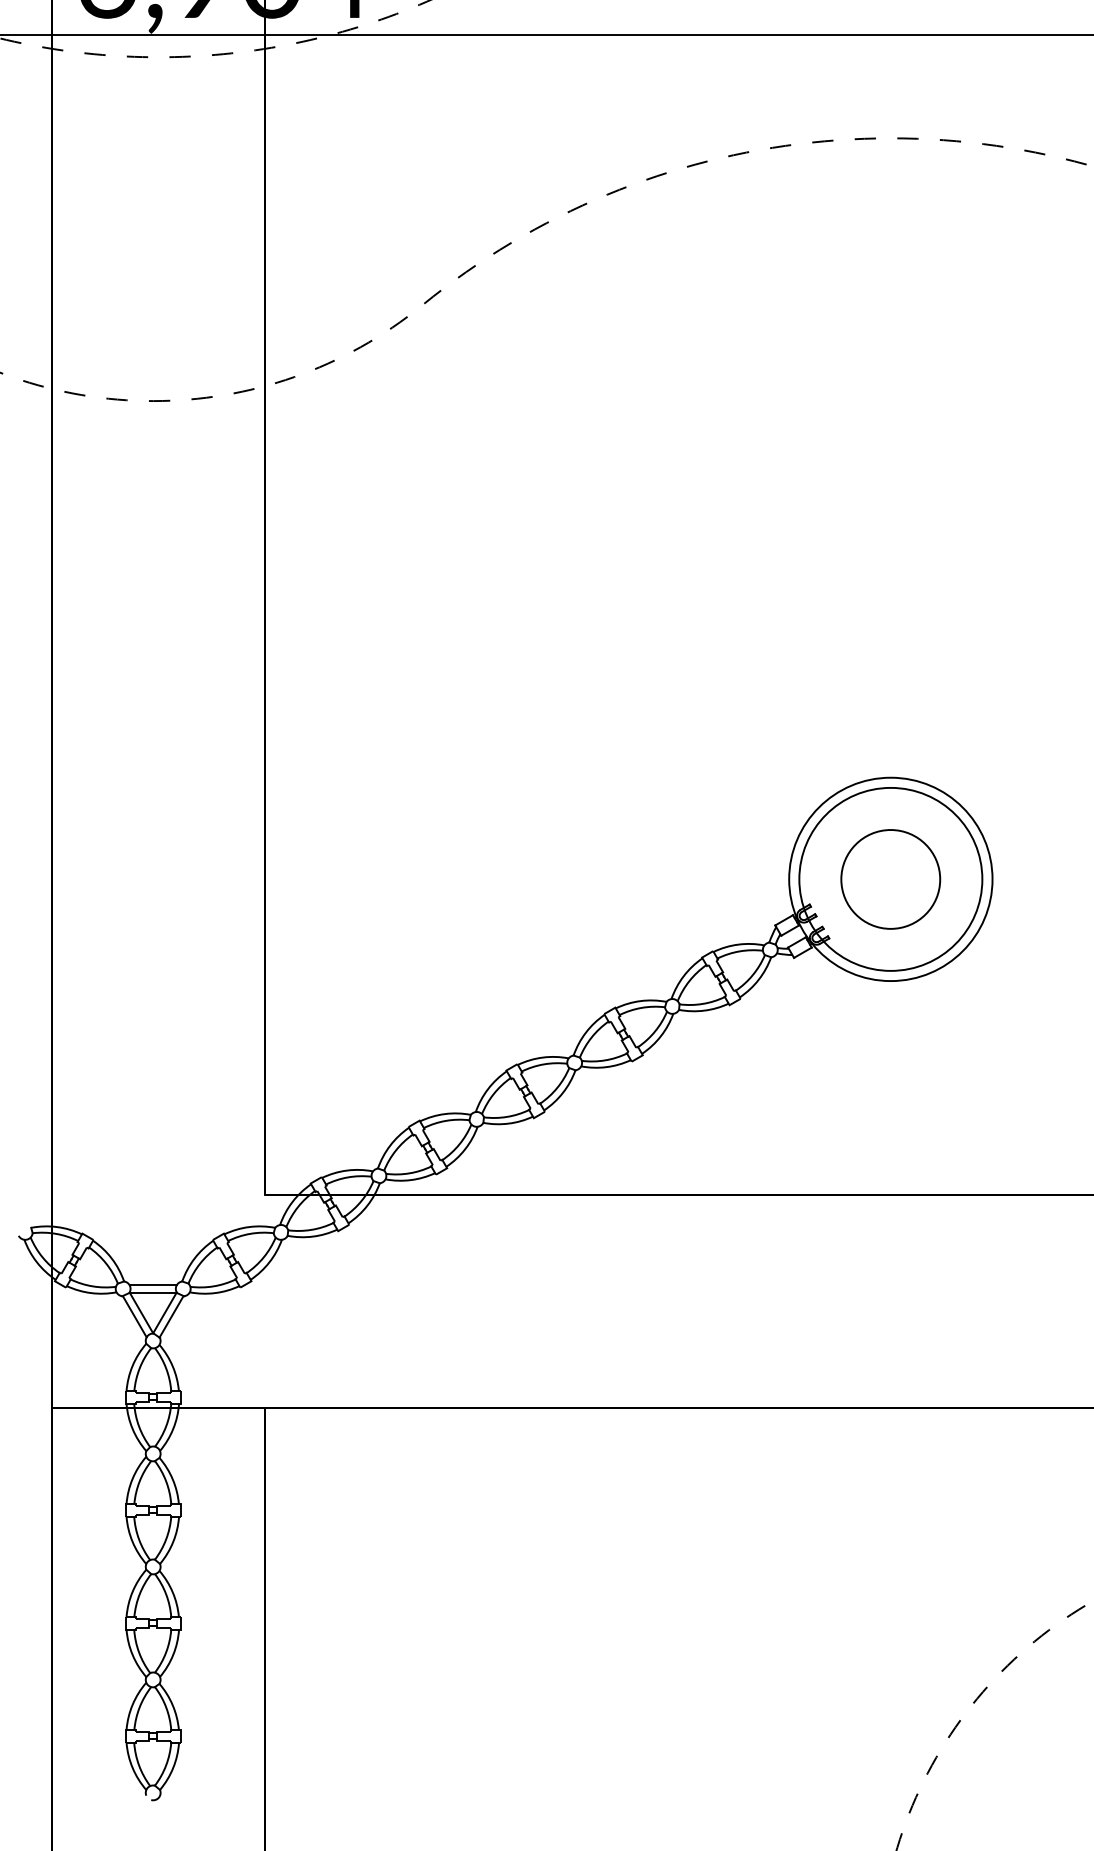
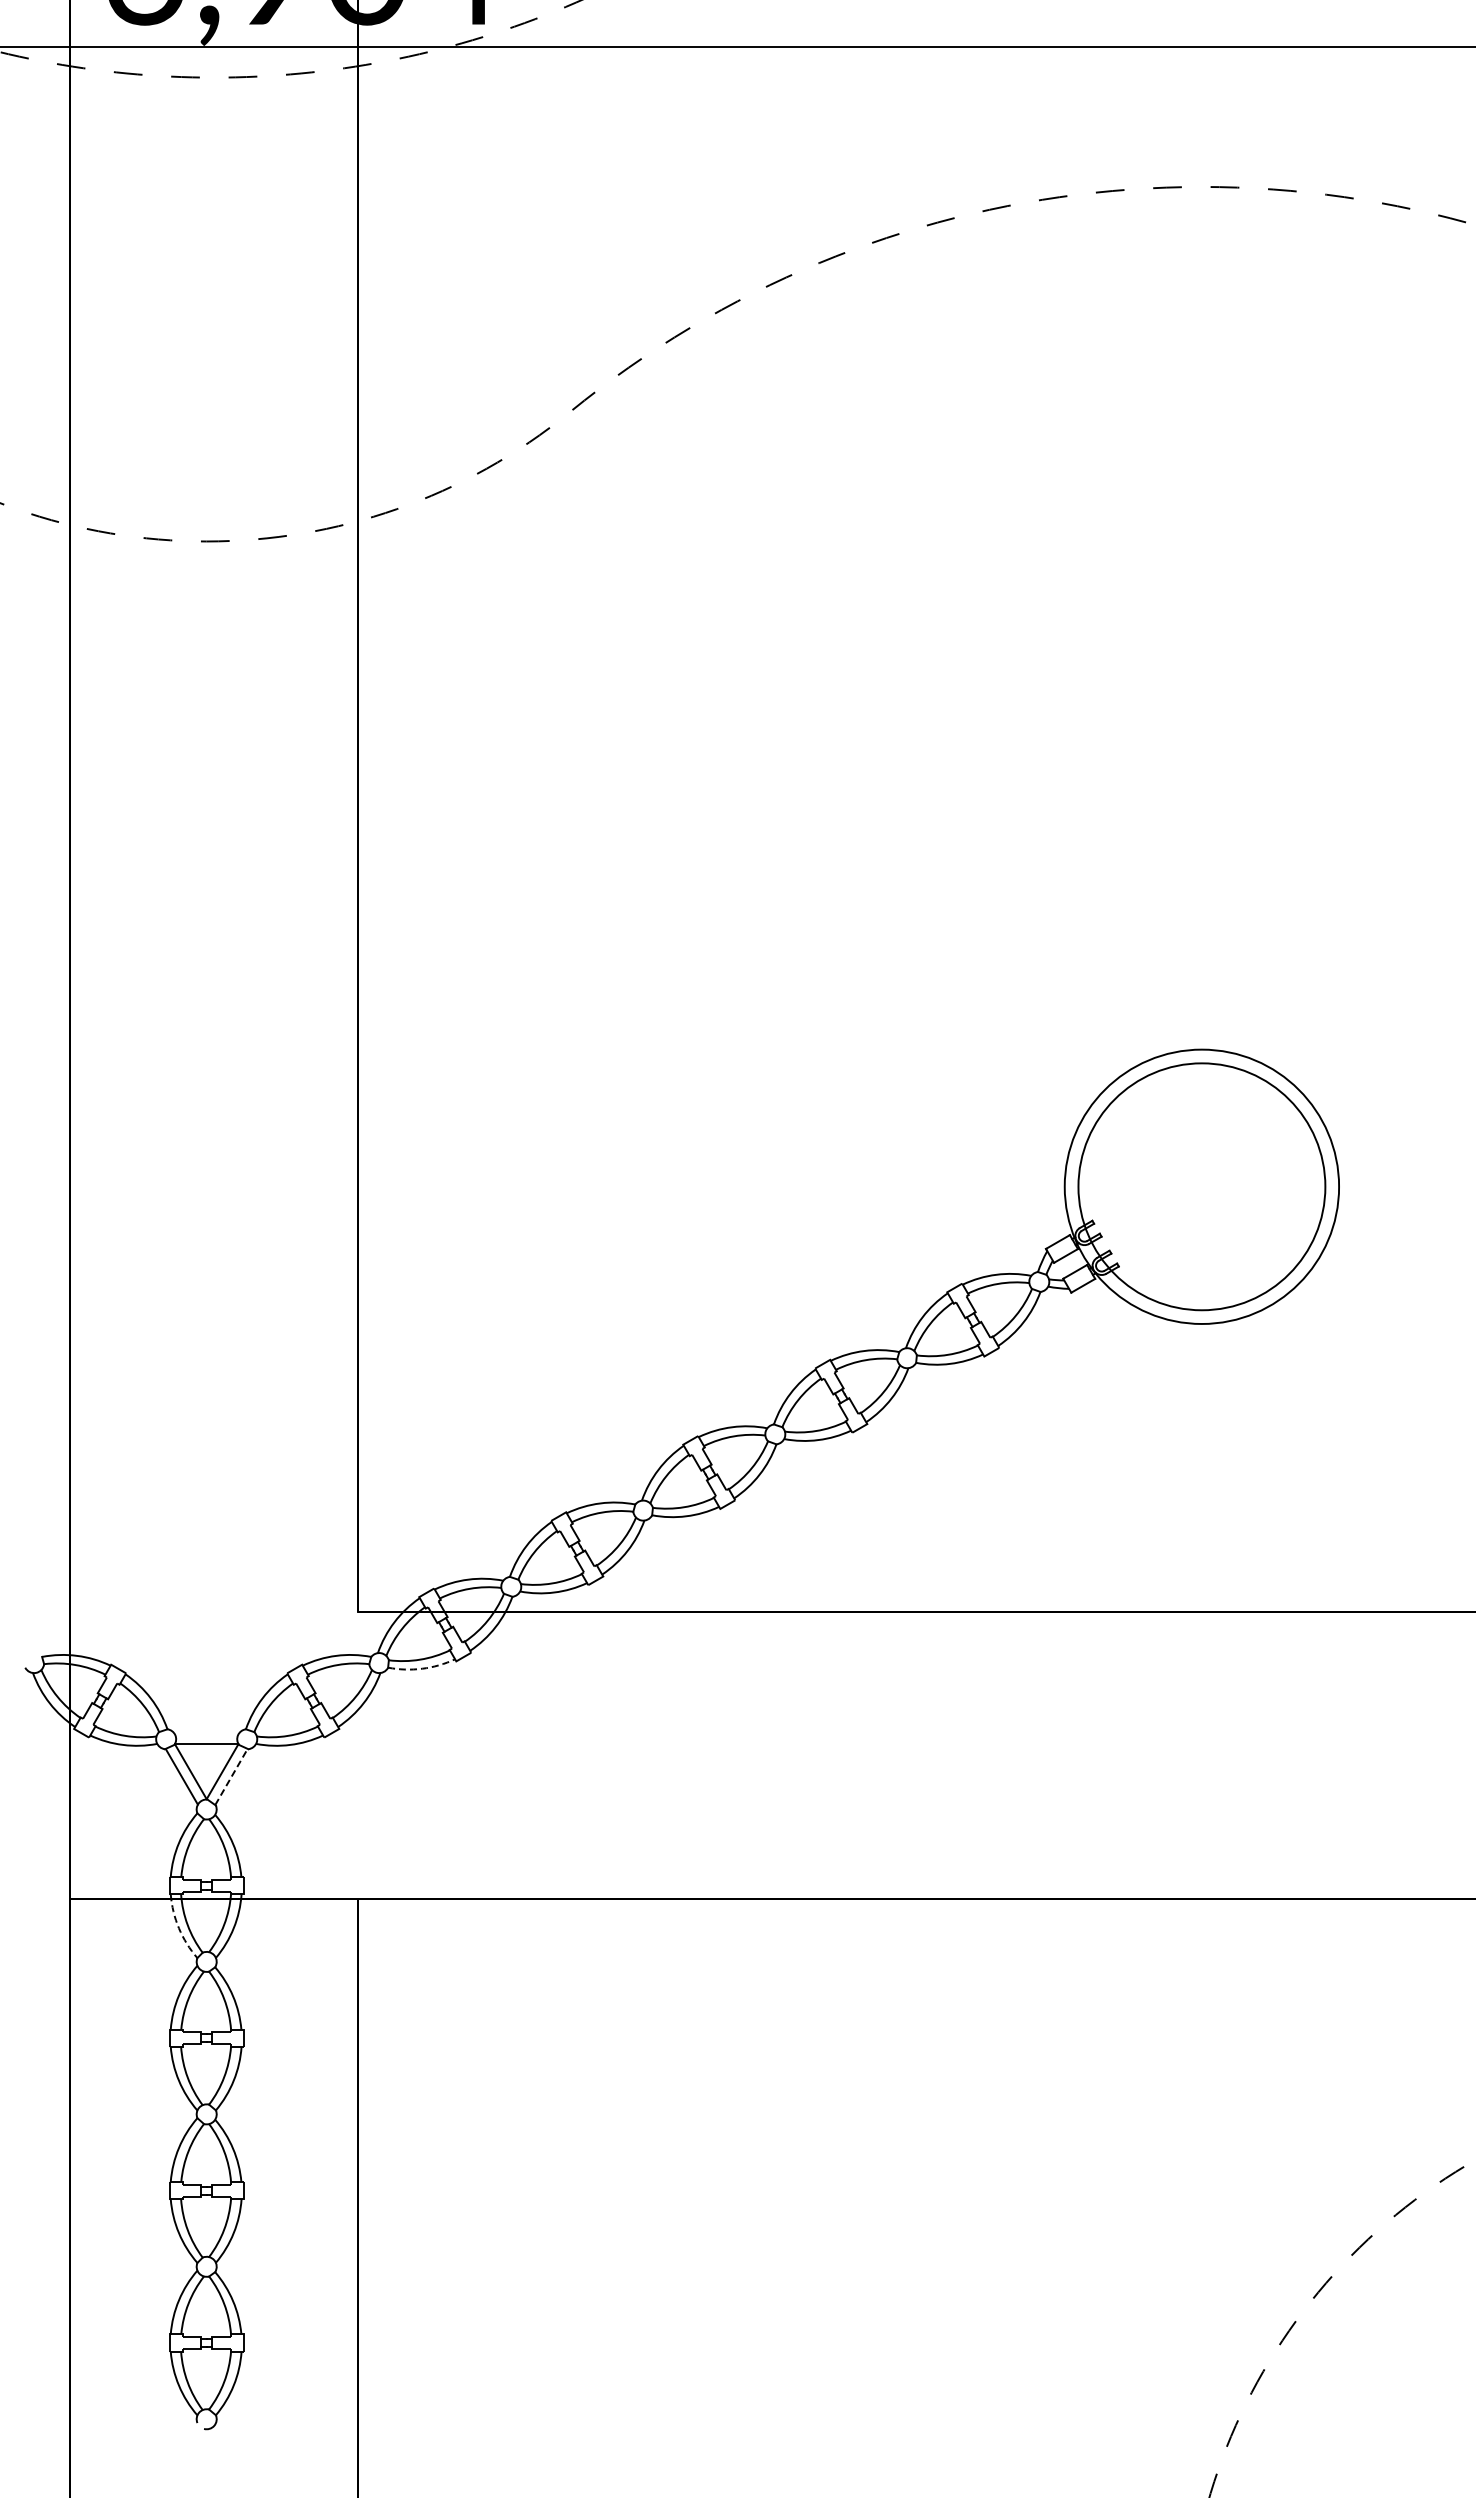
circle: (890, 879) -> (1201, 1186), removed
arc: (313, 1236) -> (422, 1668), solid -> dashed
line: (153, 1285) -> (206, 1734), removed
line: (171, 1316) -> (231, 1776), solid -> dashed
arc: (132, 1429) -> (178, 1928), solid -> dashed

